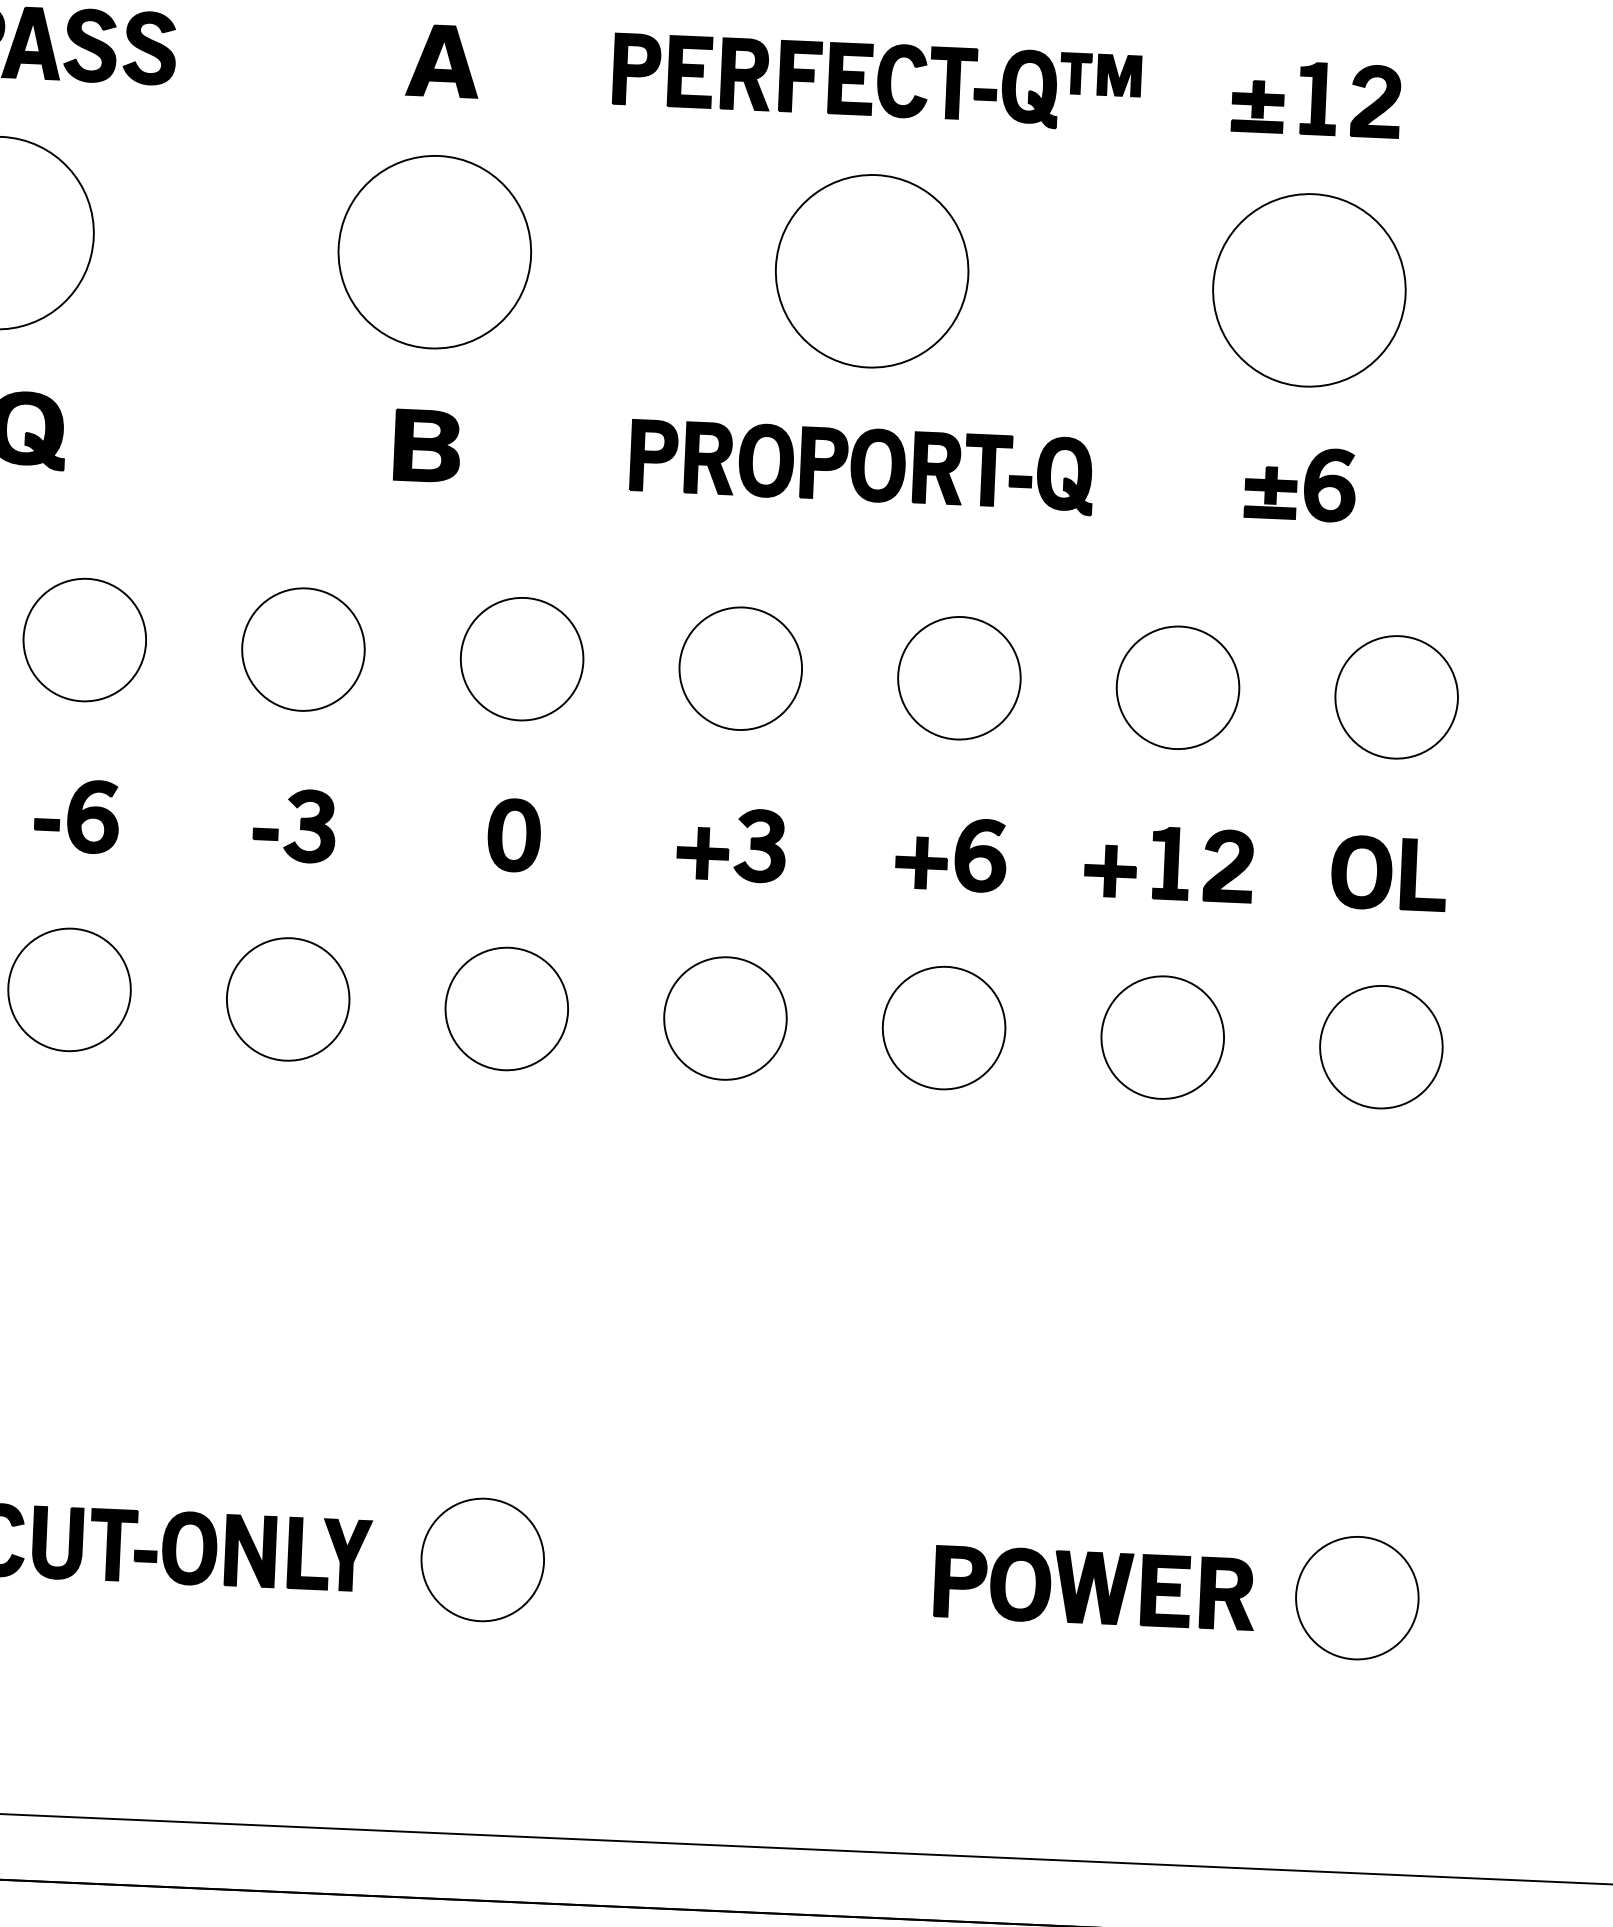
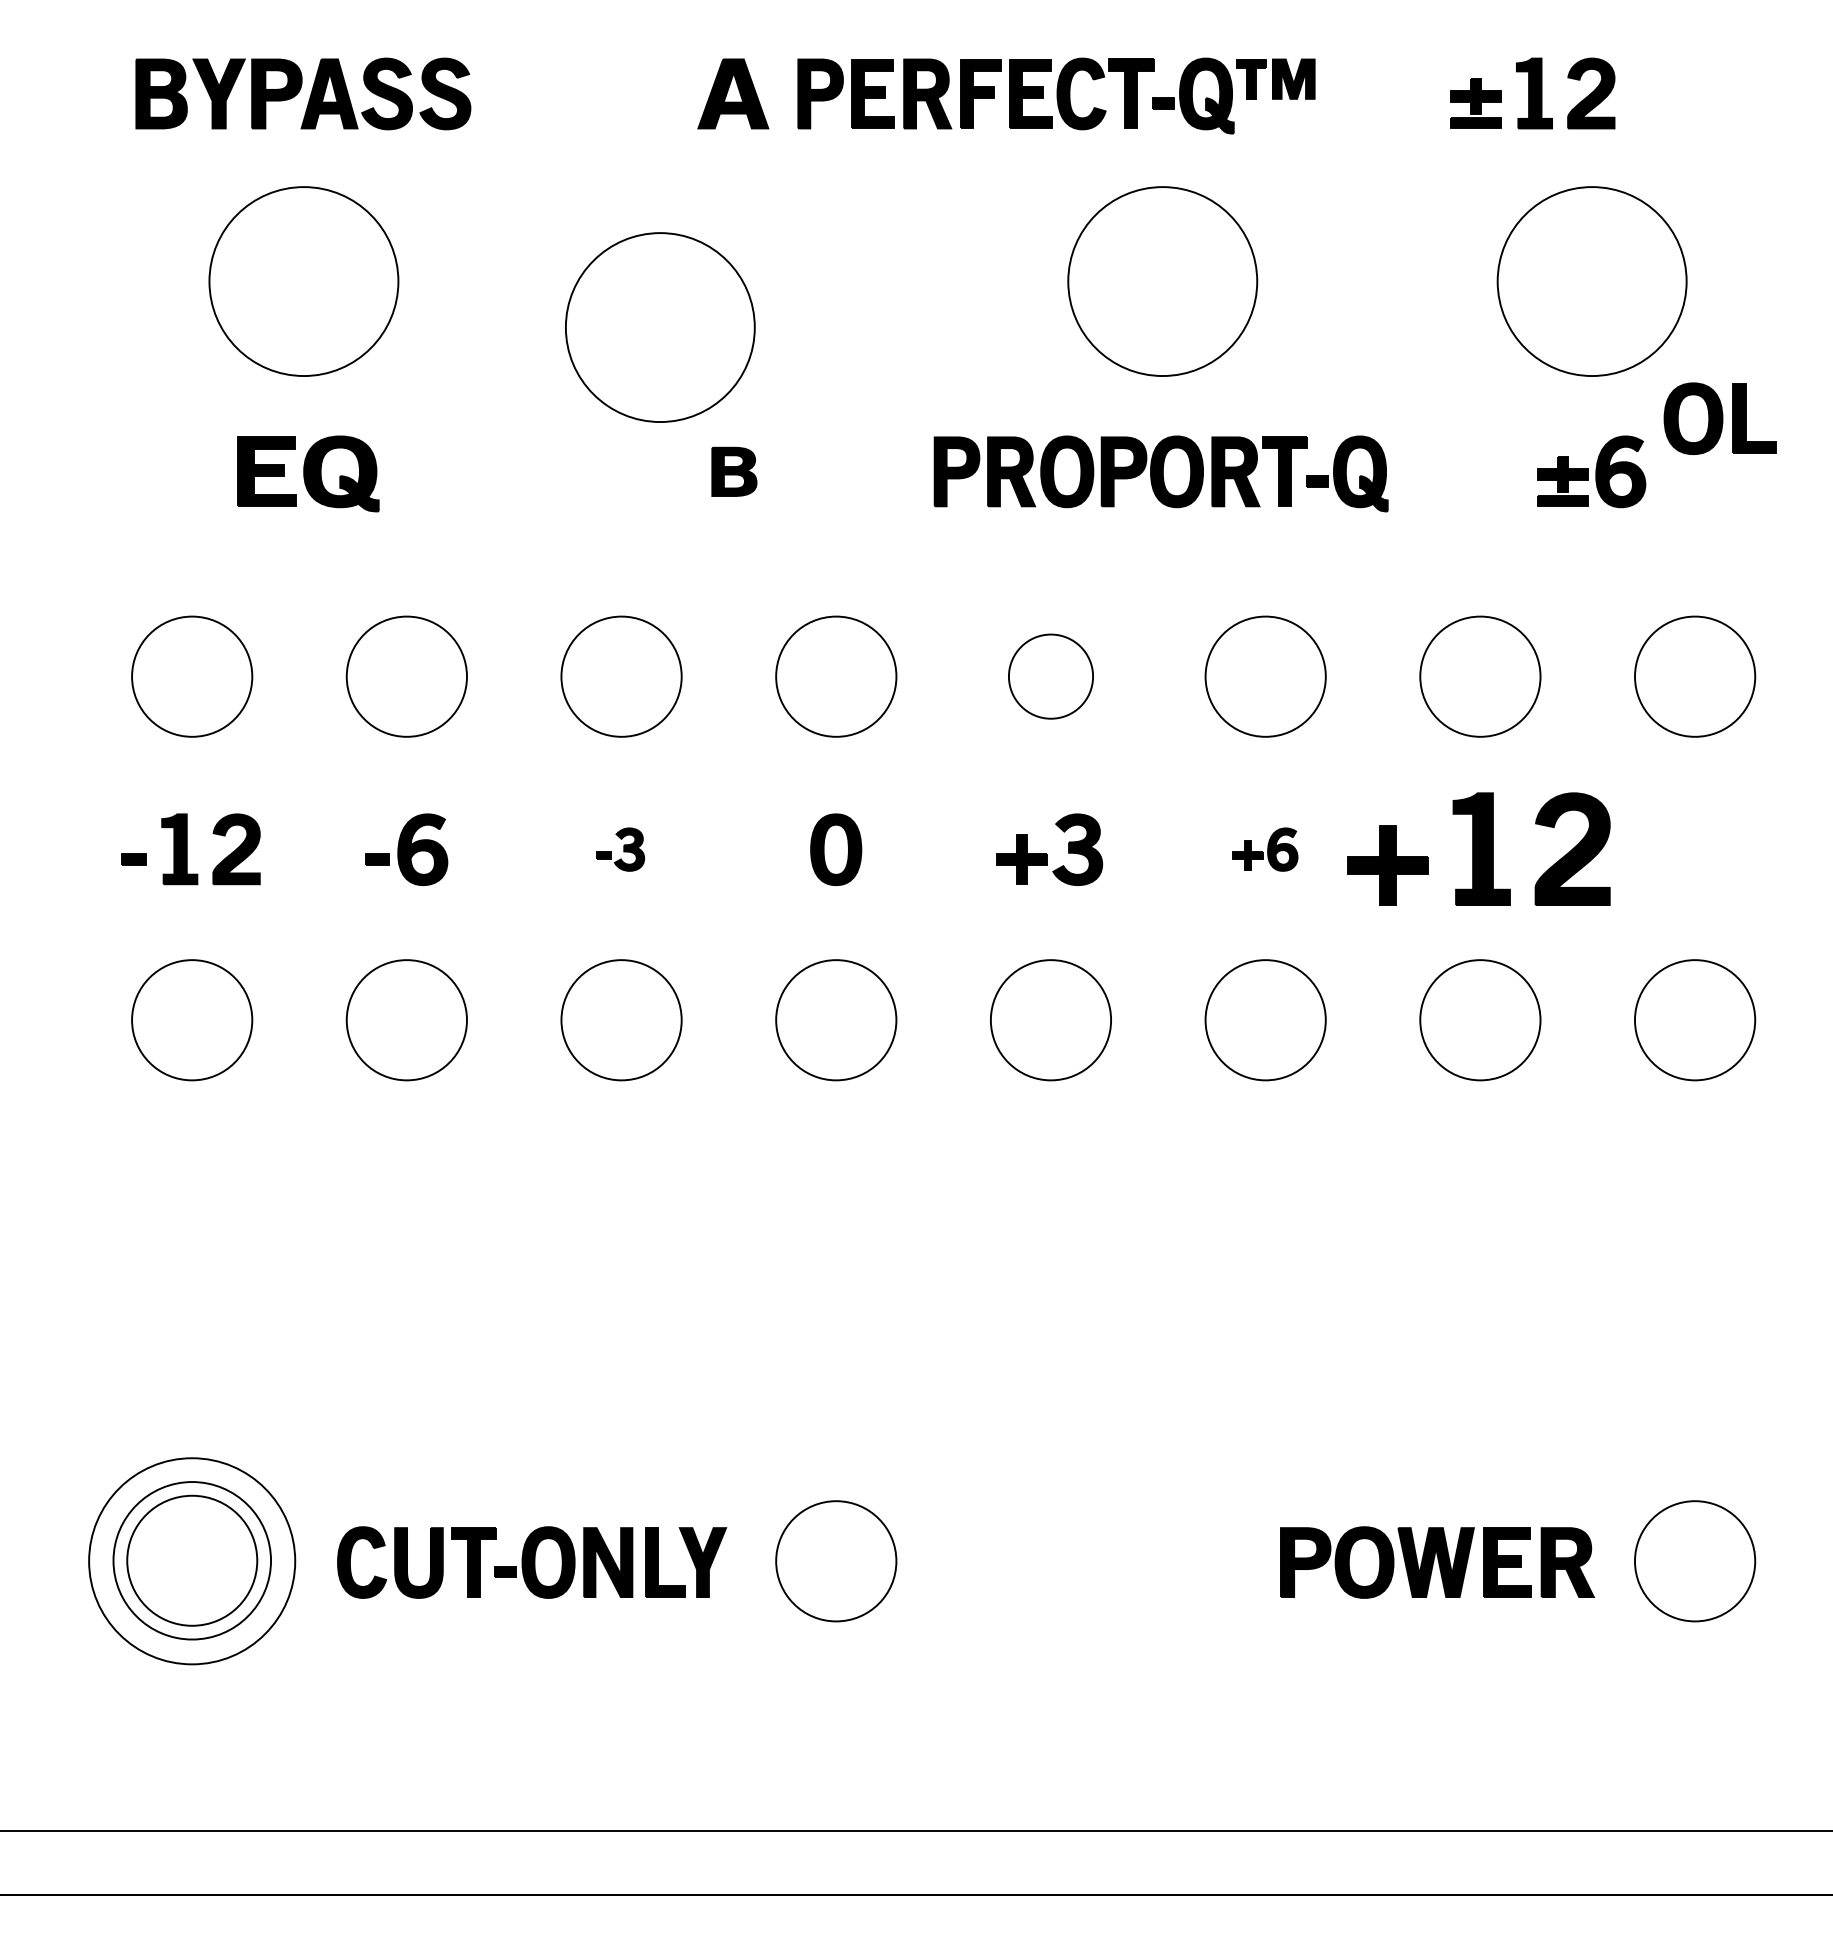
part: (877, 81) -> (1056, 95), moved
part: (1316, 98) -> (1532, 93), moved
part: (435, 252) -> (660, 327), moved
part: (427, 445) -> (734, 471), size x0.7
part: (740, 668) -> (1050, 676), size x0.7
part: (294, 825) -> (620, 849), size x0.6
part: (951, 854) -> (1265, 849), size x0.6
part: (1168, 863) -> (1478, 849), size x1.6
part: (1388, 873) -> (1719, 418), moved

